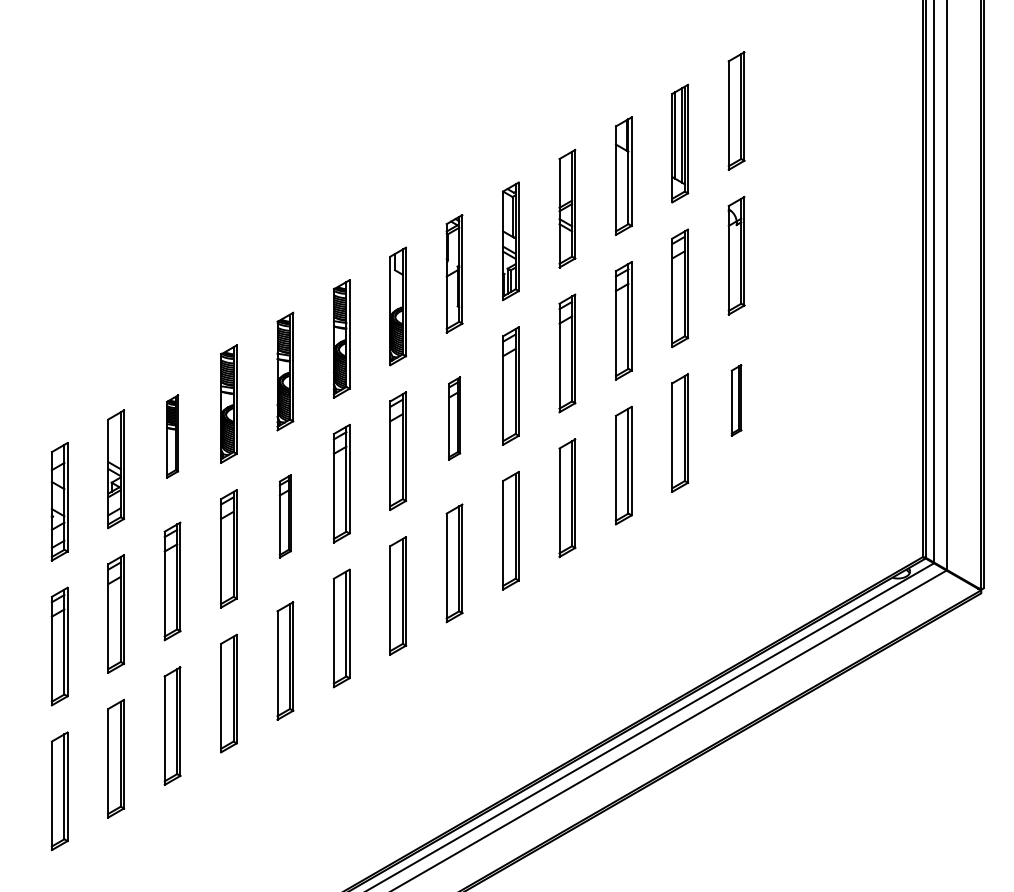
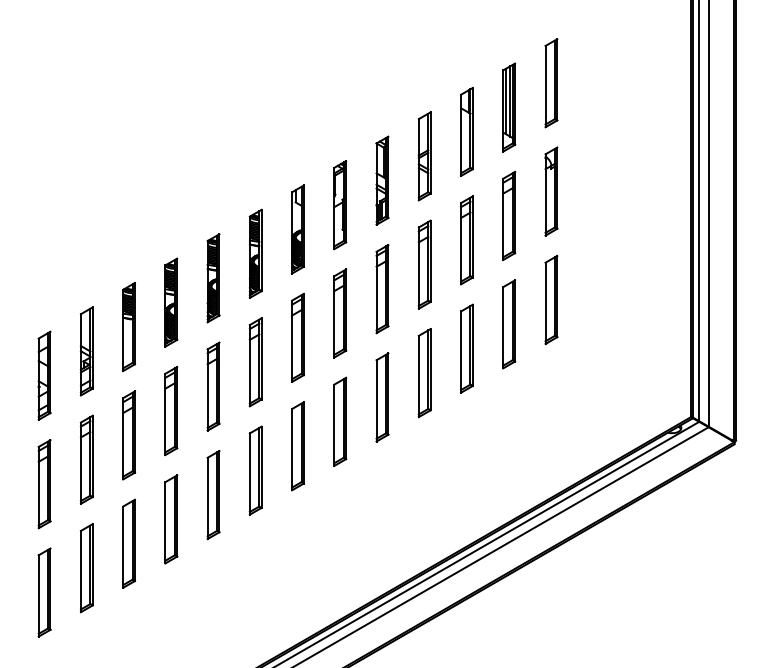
part: (736, 400) -> (551, 299), size x1.67
part: (454, 418) -> (340, 313), size x1.43
part: (172, 436) -> (129, 326), size x1.43
part: (285, 516) -> (213, 386), size x1.43

